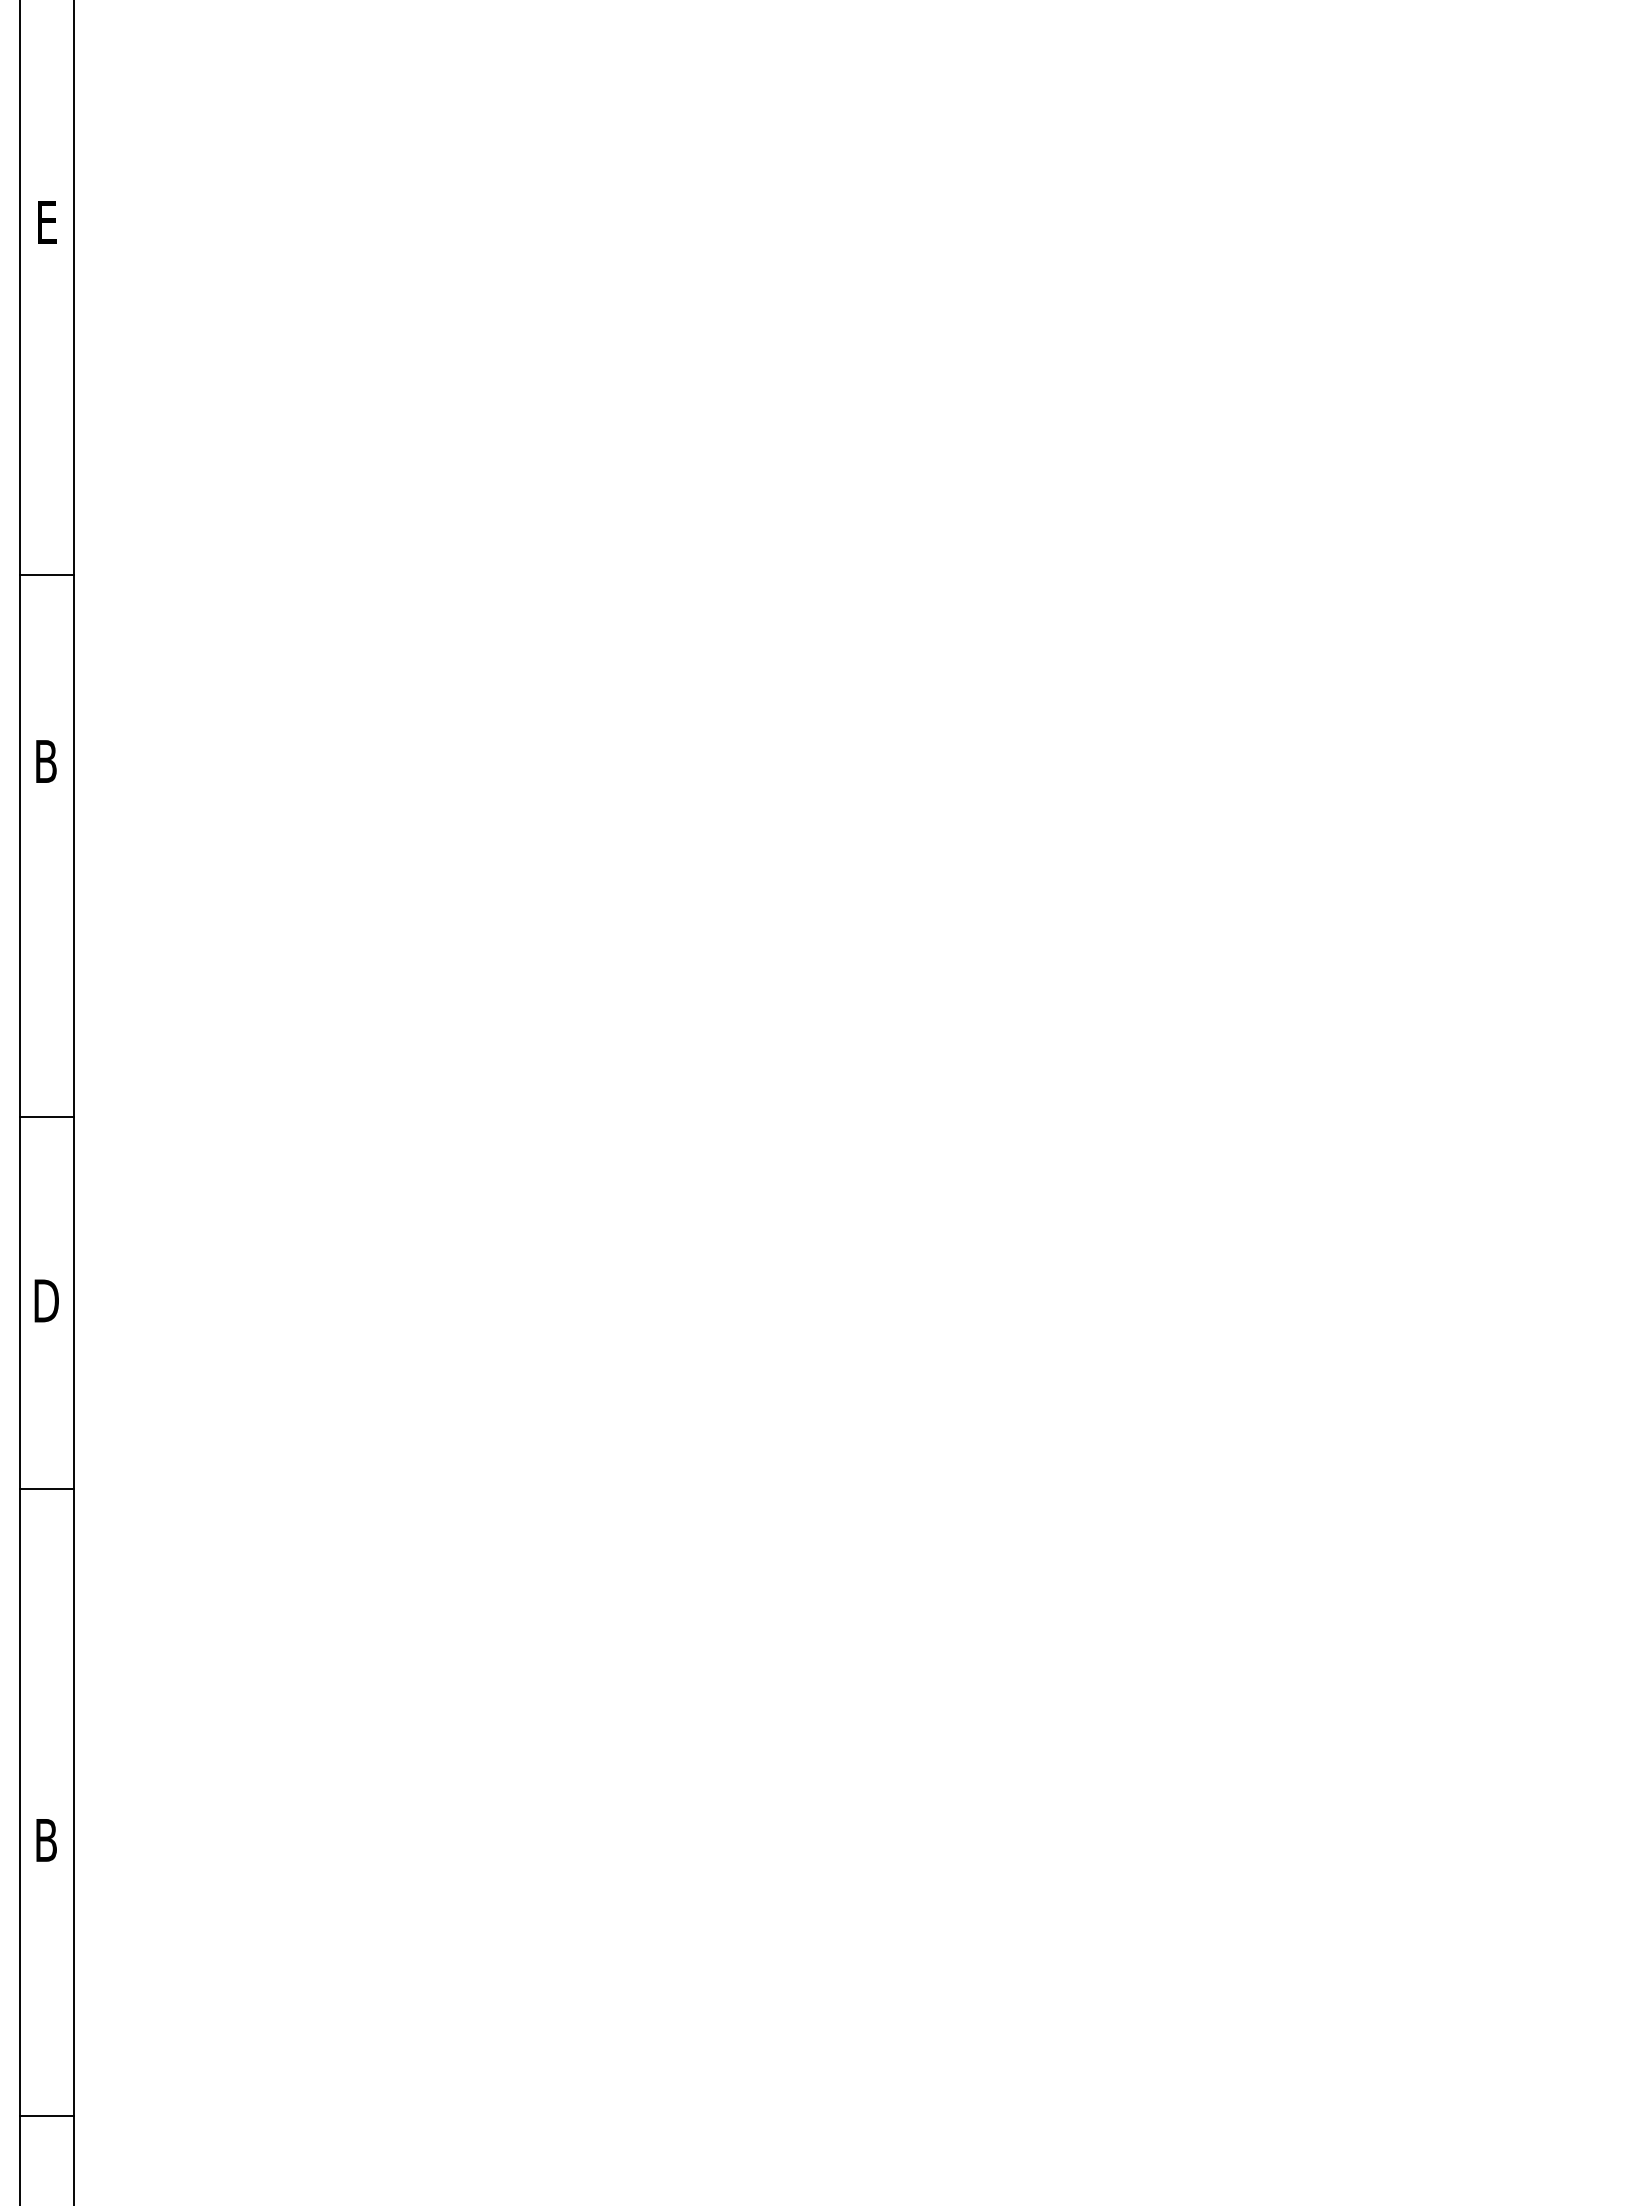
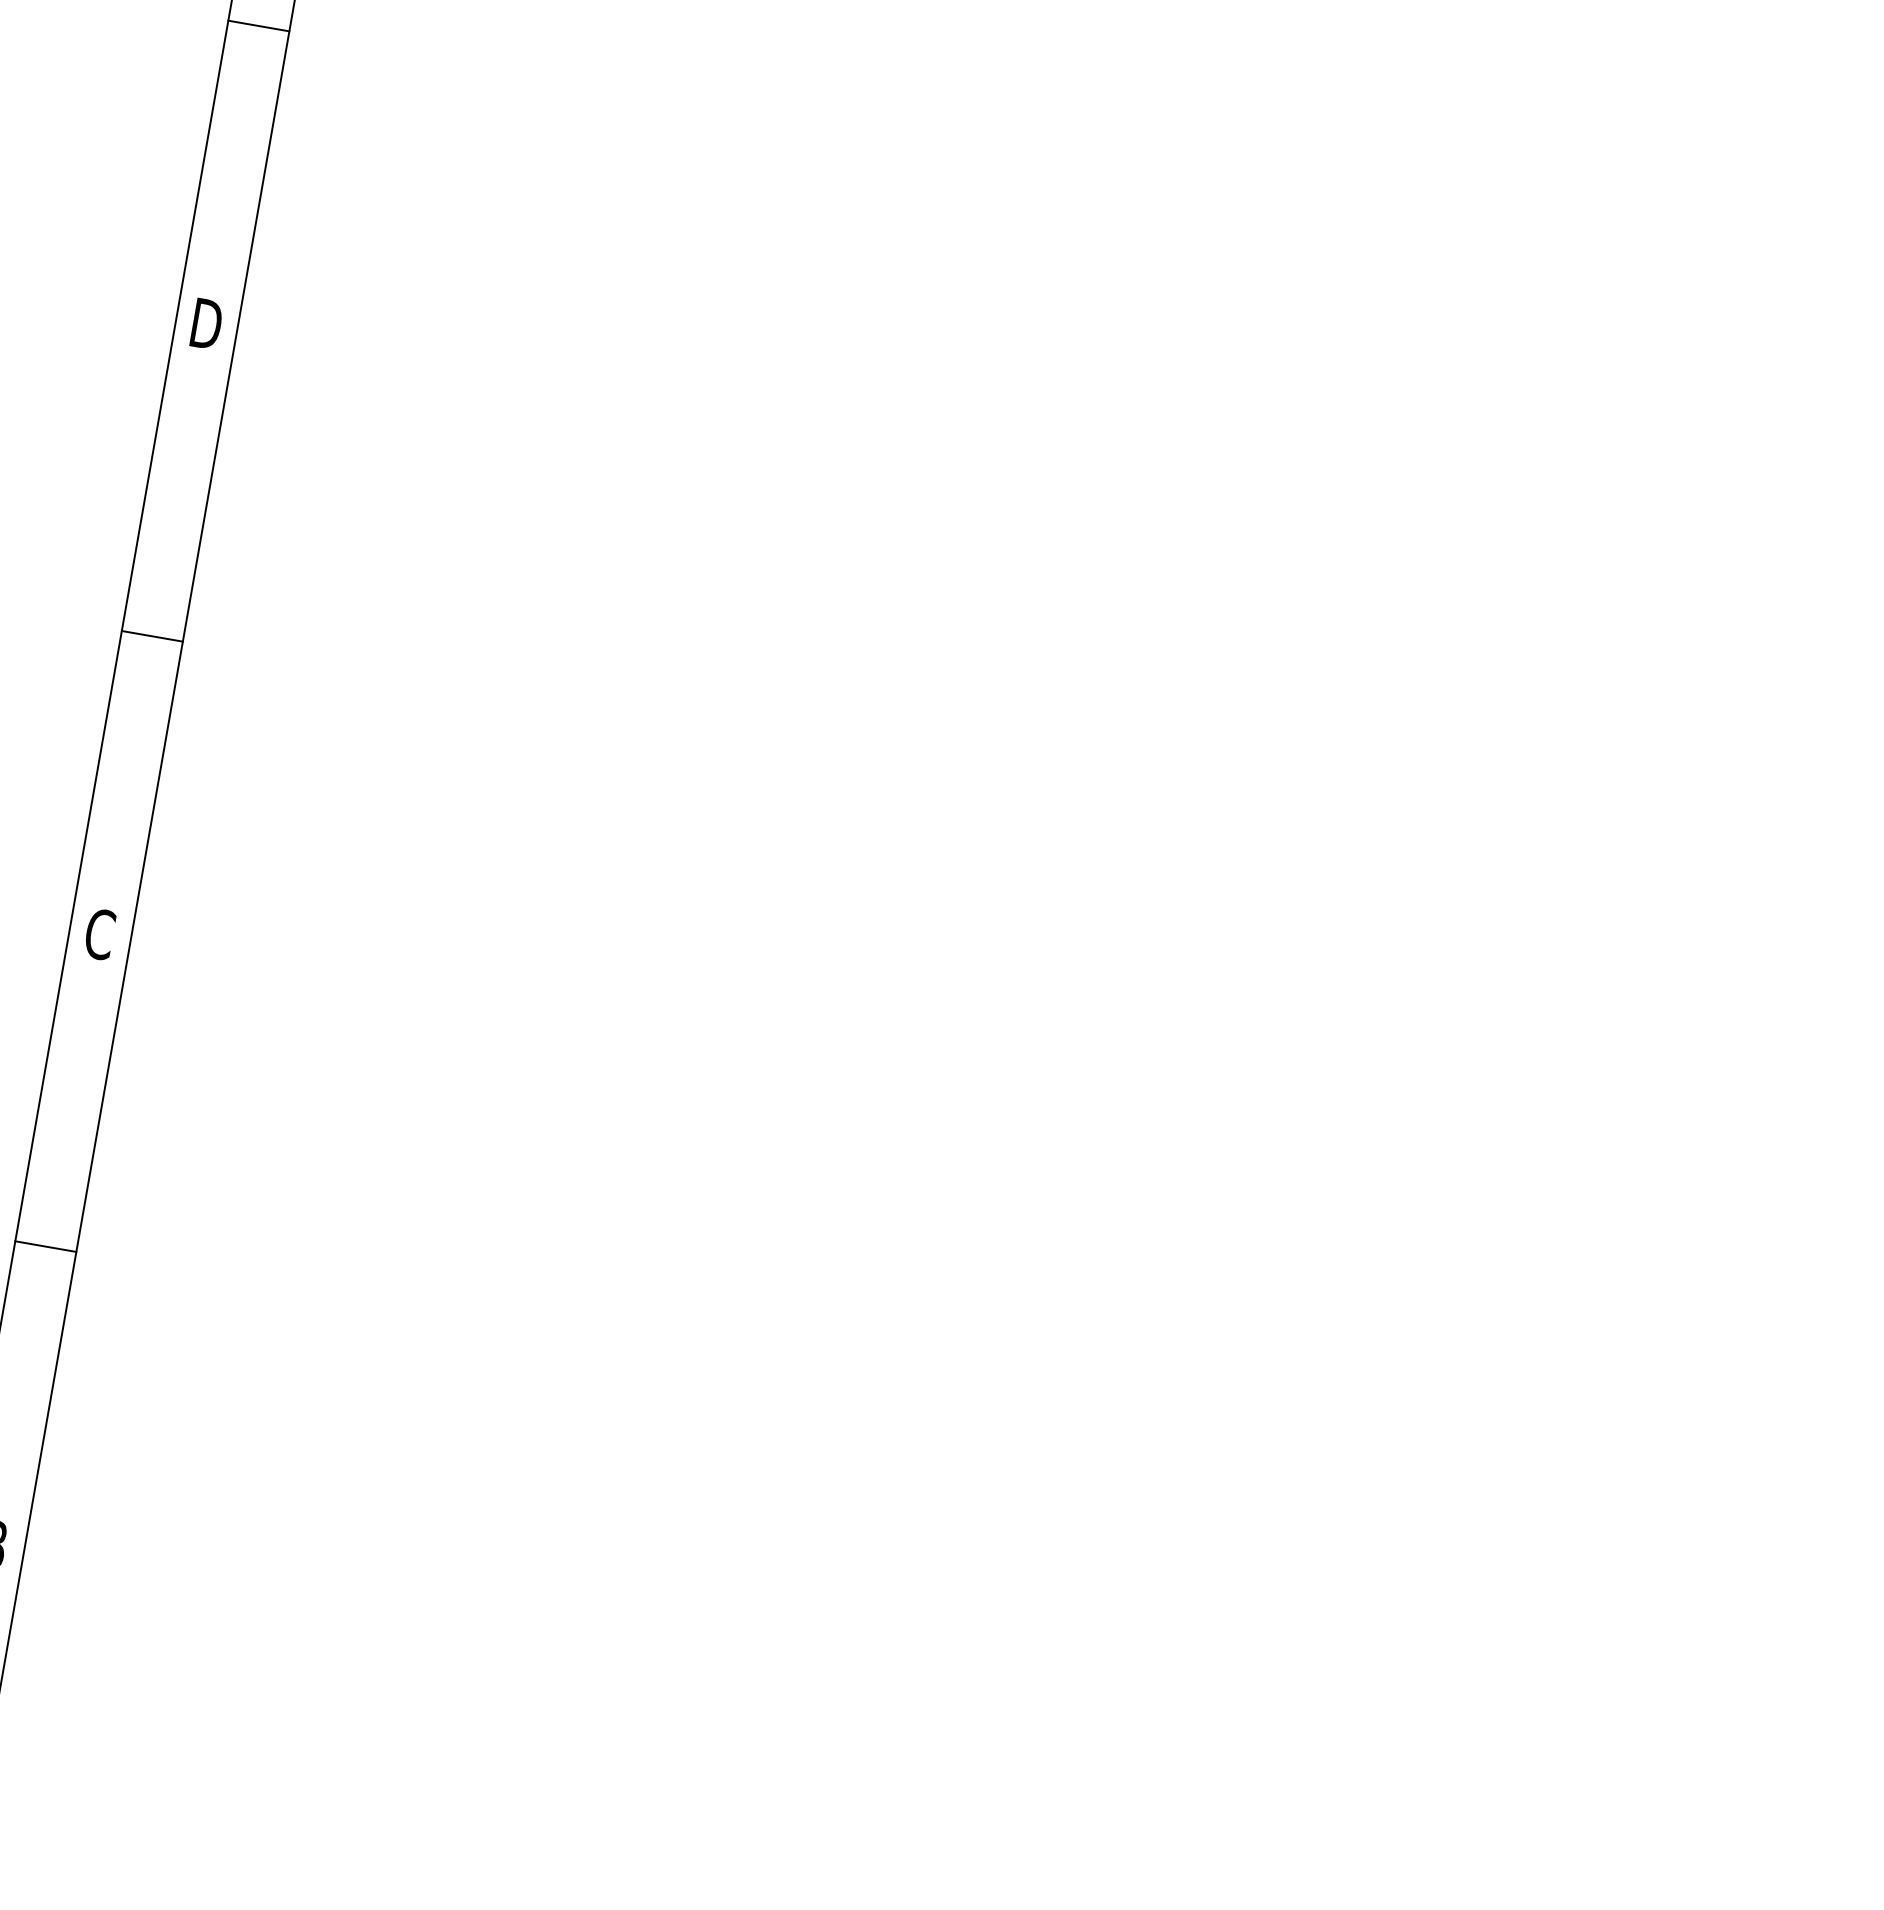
line: (46, 575) -> (258, 26), moved
text: (46, 761) -> (206, 324), B -> D
line: (46, 1117) -> (152, 636), moved
text: (46, 1300) -> (100, 933), D -> C
line: (46, 1488) -> (45, 1246), moved

